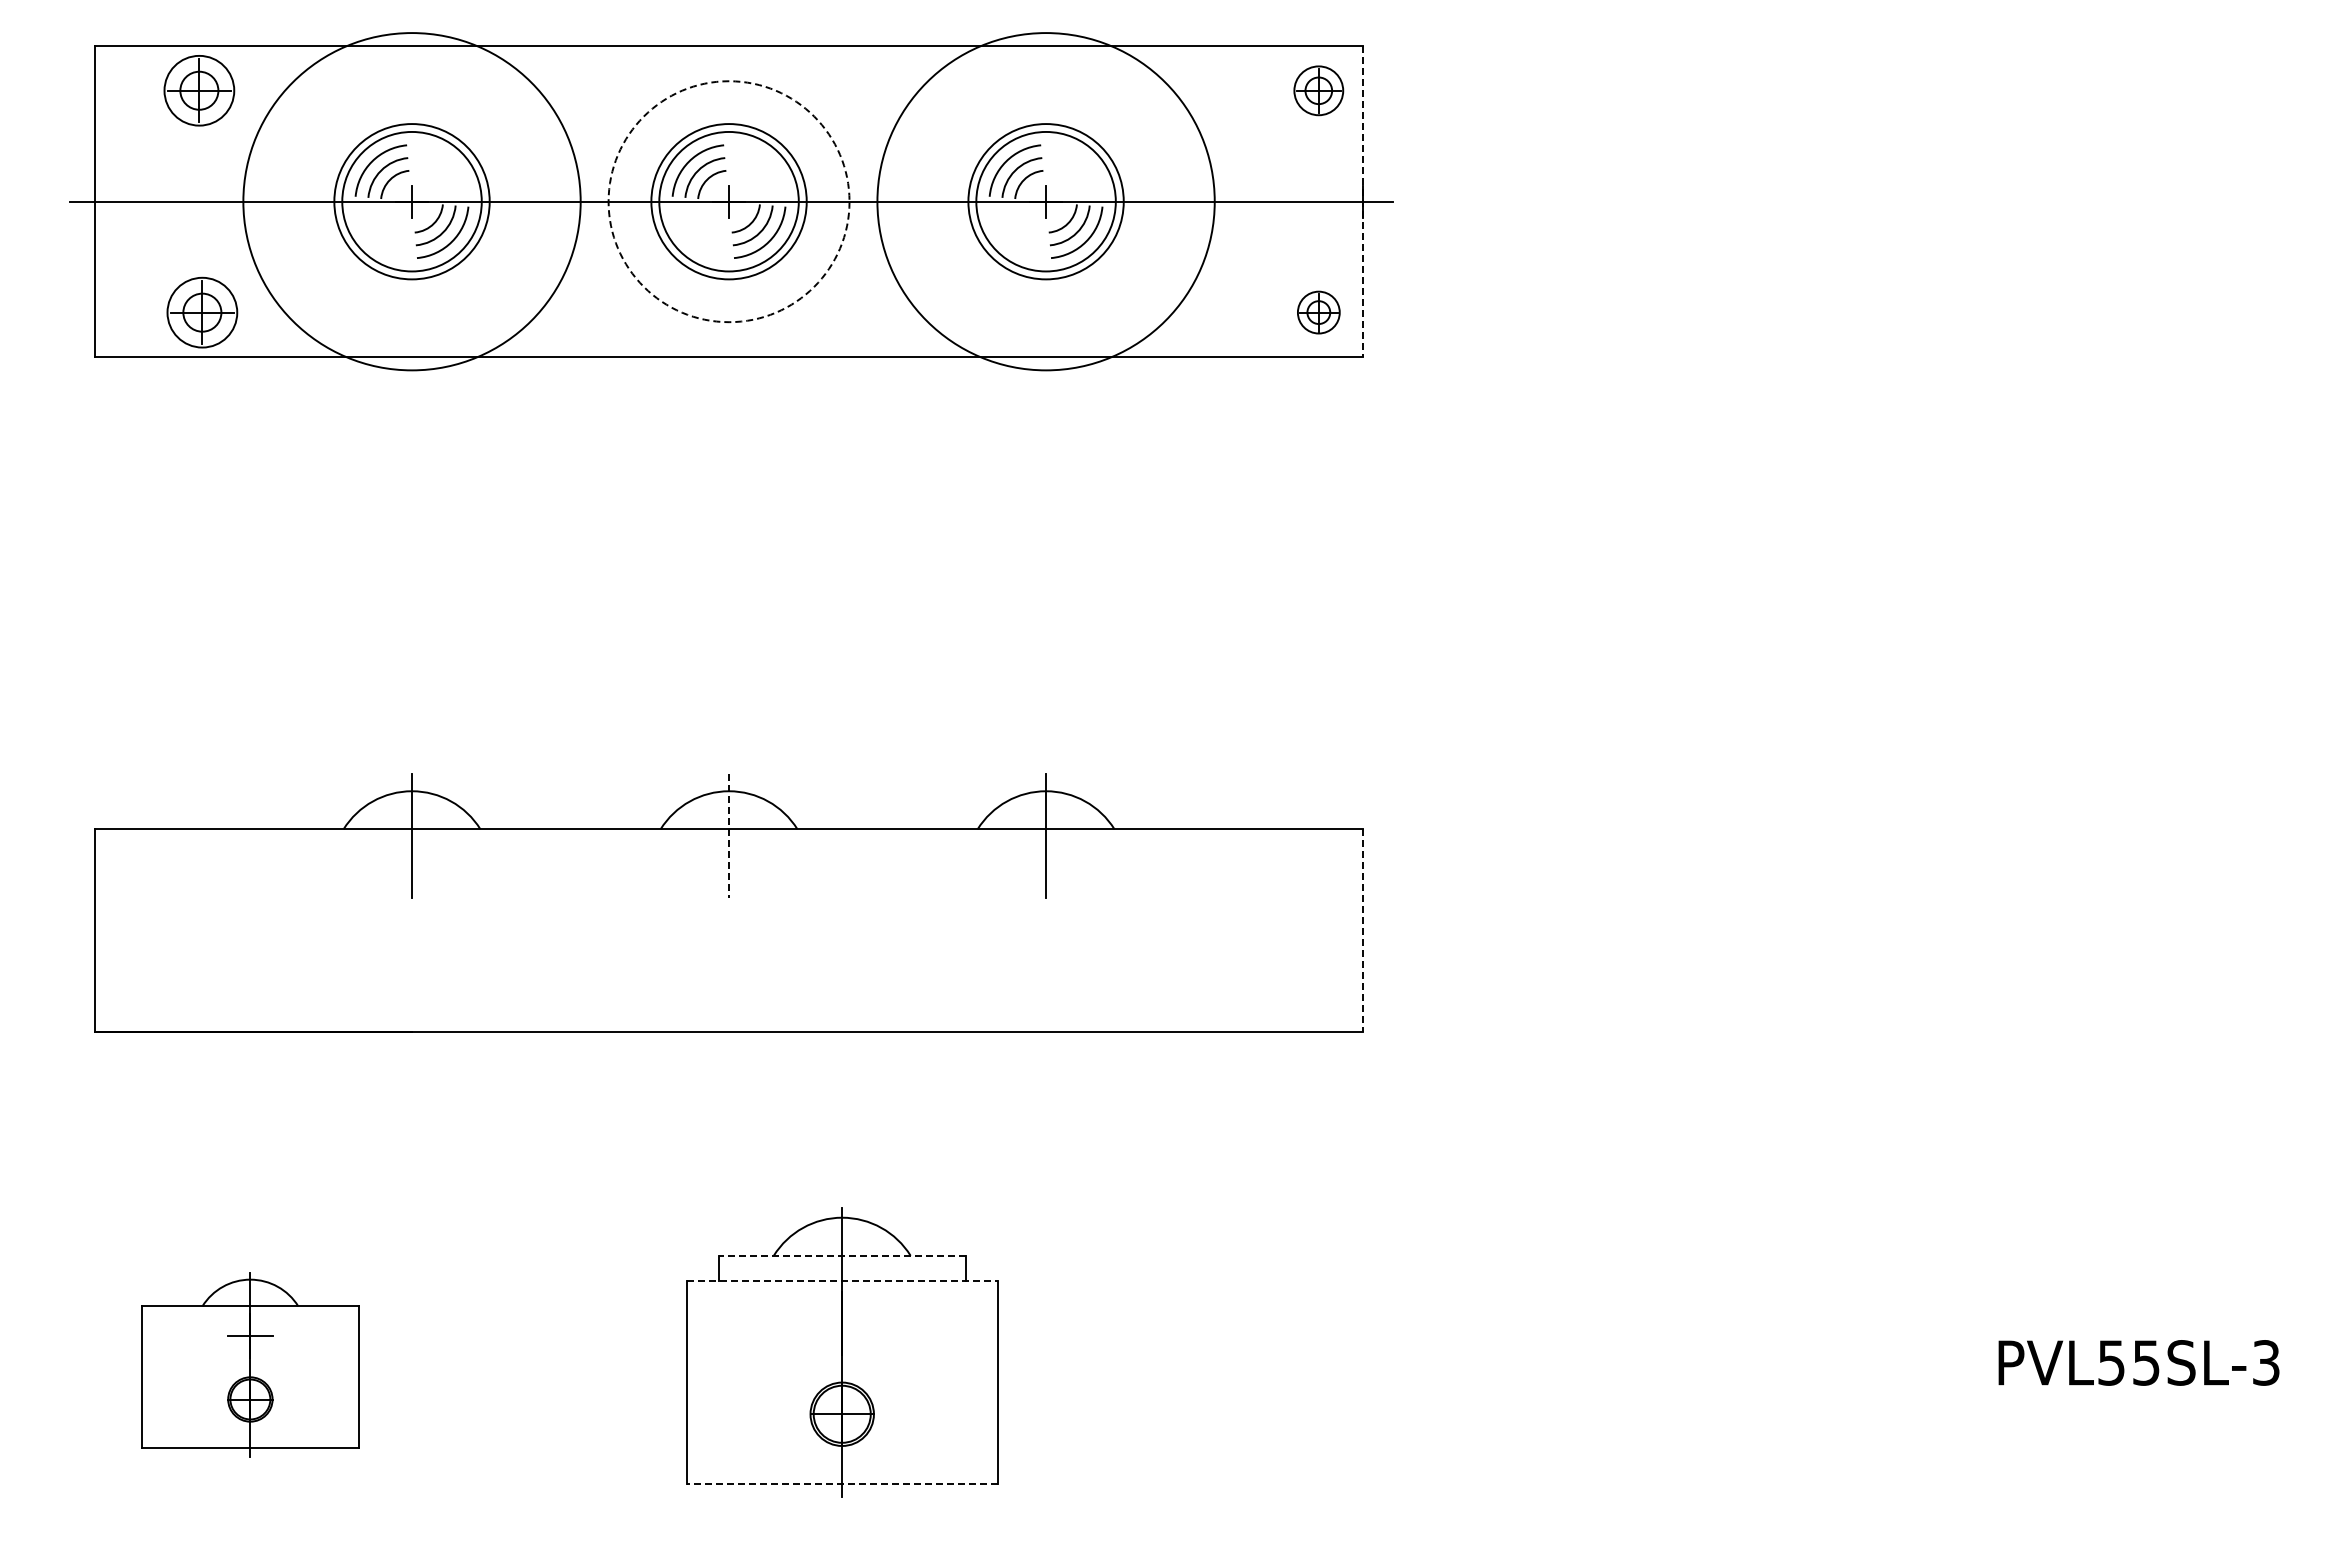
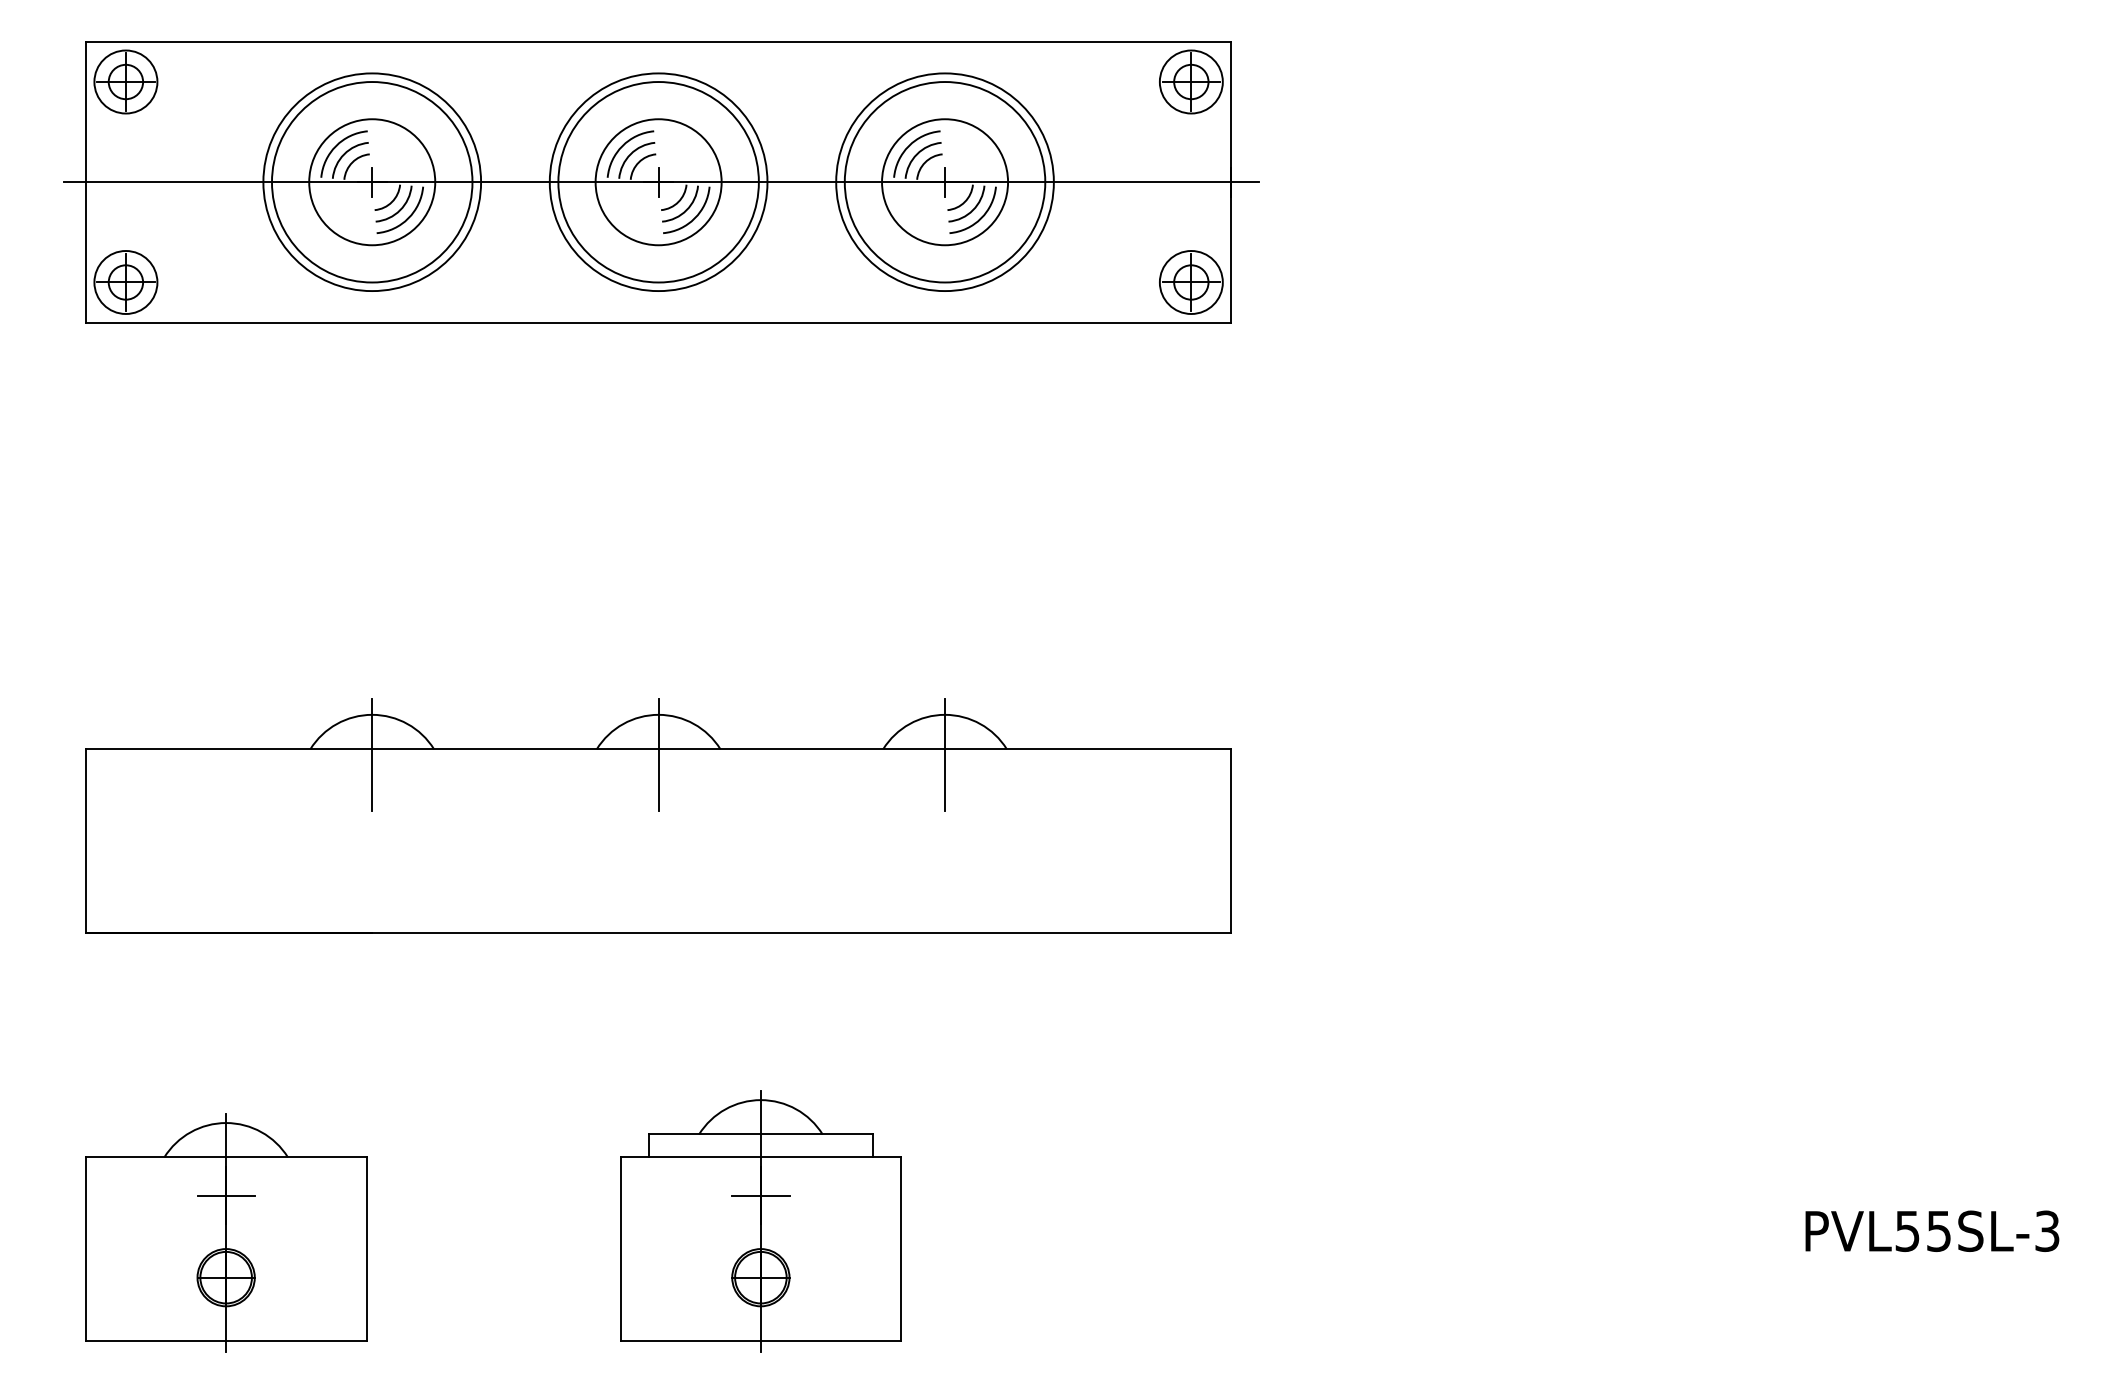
part: (199, 90) -> (126, 81), moved
part: (1318, 90) -> (1191, 81), size x1.43
circle: (411, 201) -> (371, 182), size x0.71
circle: (411, 201) -> (371, 182), size x1.43
circle: (728, 201) -> (658, 182), dashed -> solid
circle: (729, 201) -> (659, 182), size x1.43
circle: (1045, 201) -> (944, 182), size x0.71
circle: (1046, 201) -> (945, 182), size x1.43
line: (1363, 202) -> (1231, 182), dashed -> solid
part: (202, 312) -> (126, 282), moved
part: (1318, 312) -> (1191, 282), size x1.67
line: (729, 836) -> (659, 755), dashed -> solid
line: (1363, 931) -> (1231, 841), dashed -> solid
line: (842, 1255) -> (761, 1134), dashed -> solid
line: (842, 1281) -> (761, 1157), dashed -> solid
line: (841, 1323) -> (760, 1195), added
part: (250, 1364) -> (226, 1232), size x1.43
line: (841, 1484) -> (760, 1341), dashed -> solid

